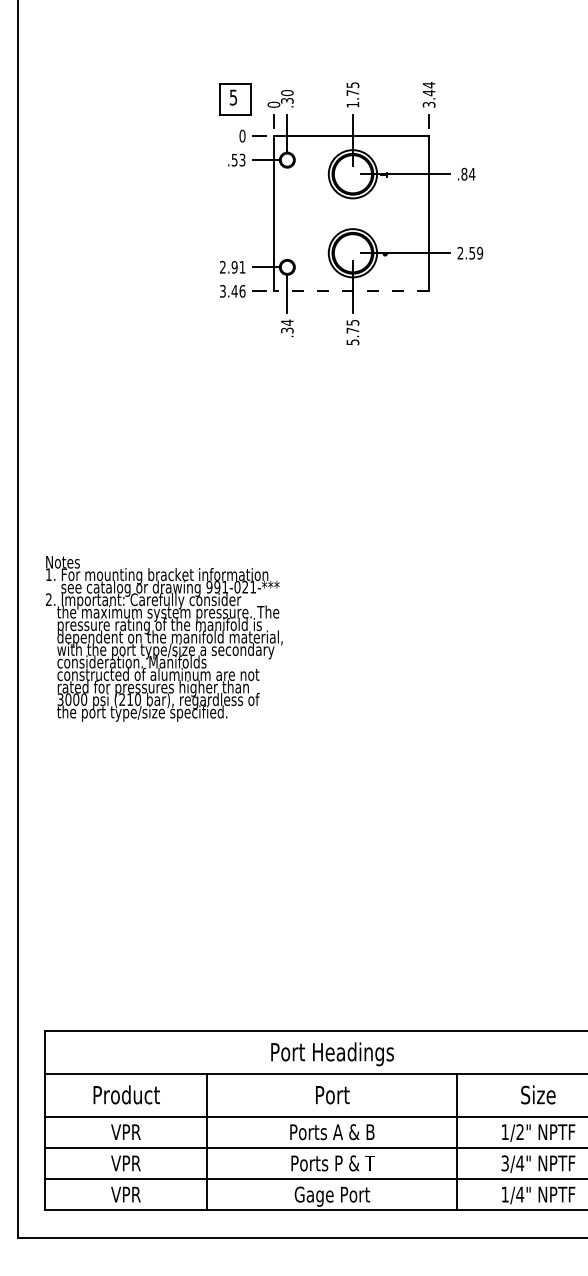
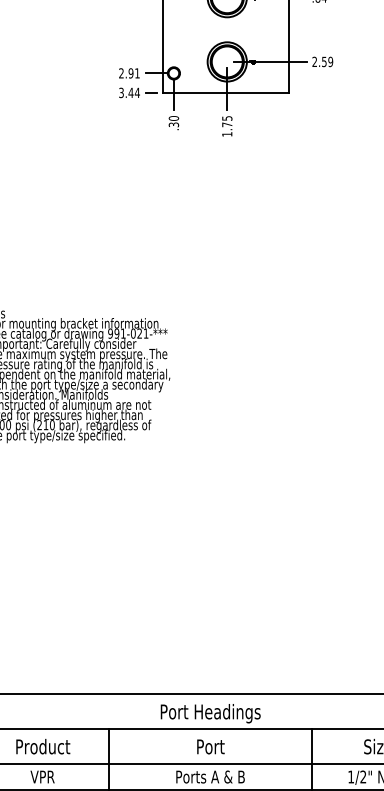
text: (242, 291) -> (137, 93), 3.46 -> 3.44
line: (351, 291) -> (226, 93), dashed -> solid
text: (287, 322) -> (174, 118), .34 -> .30
text: (352, 342) -> (226, 134), 5.75 -> 1.75

